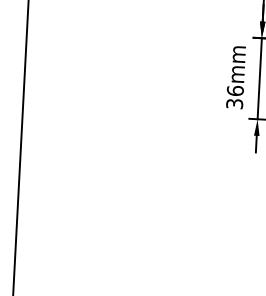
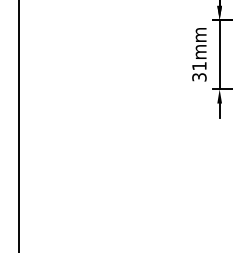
text: (235, 90) -> (199, 65), 36mm -> 31mm

